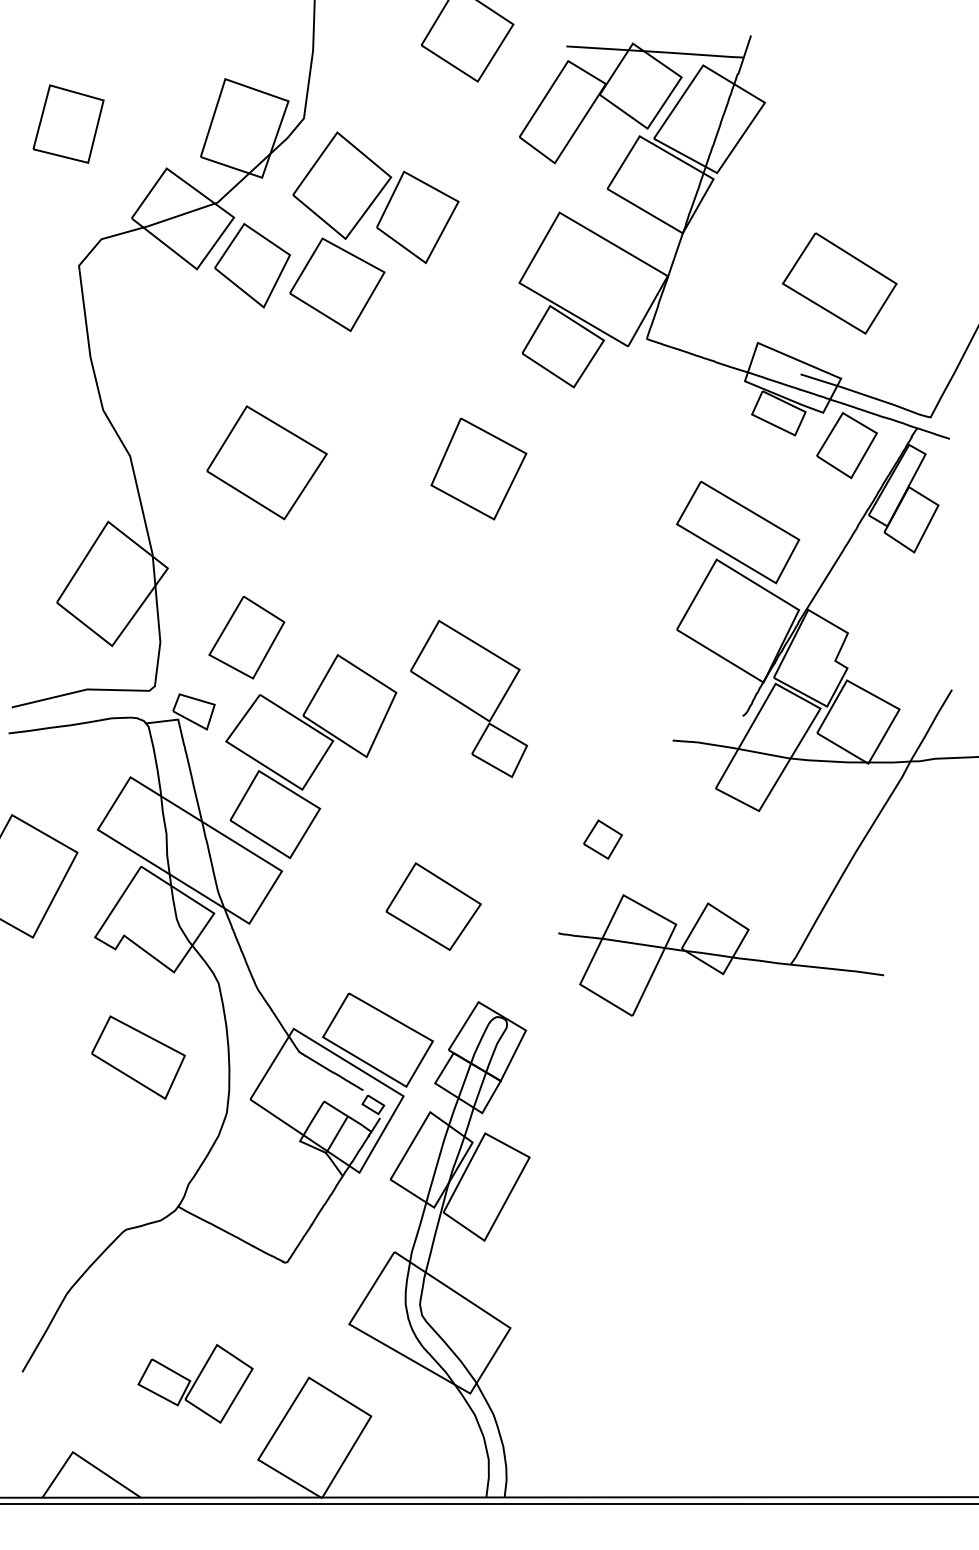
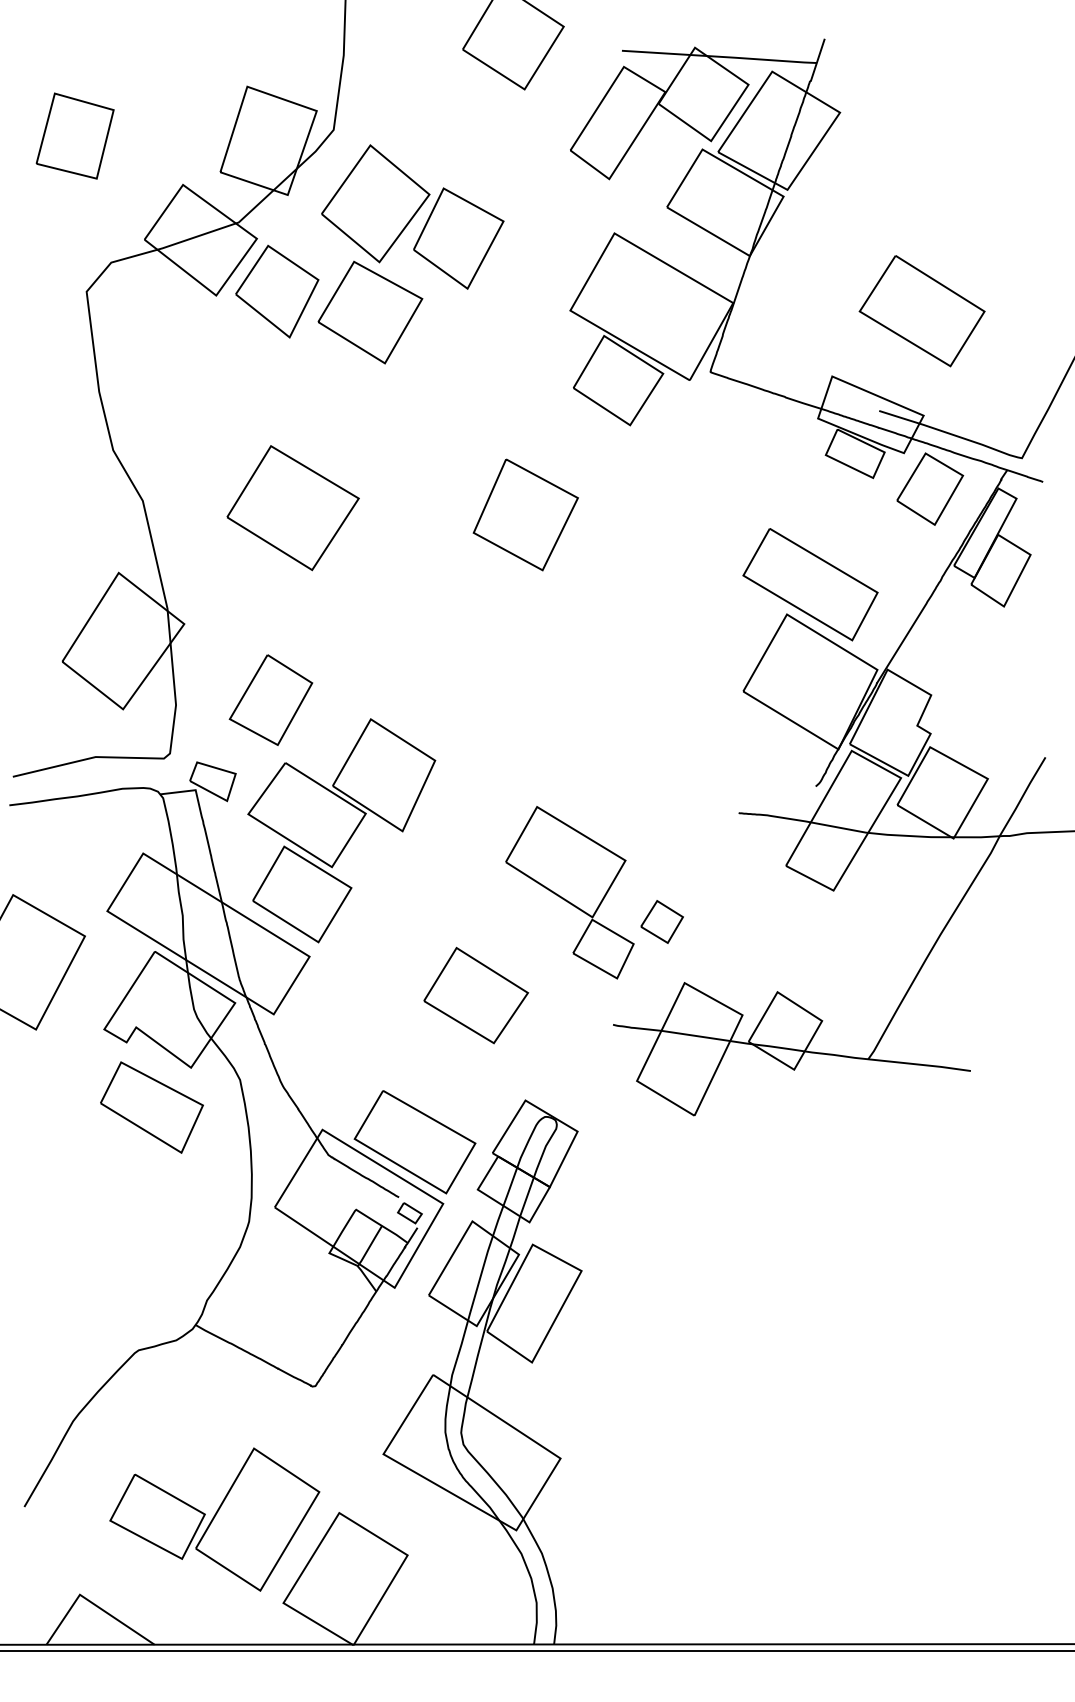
part: (469, 699) -> (570, 893), moved
part: (138, 1057) -> (151, 1107), moved
part: (195, 1383) -> (214, 1519), size x1.67

